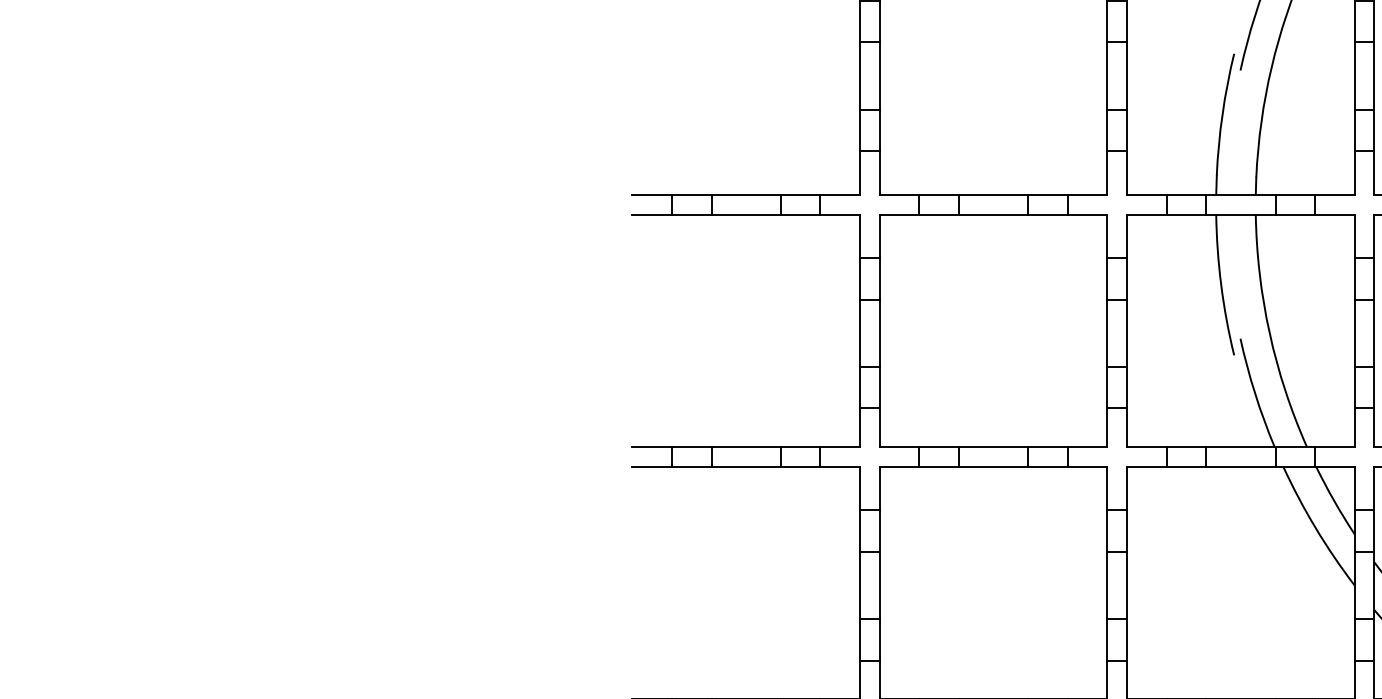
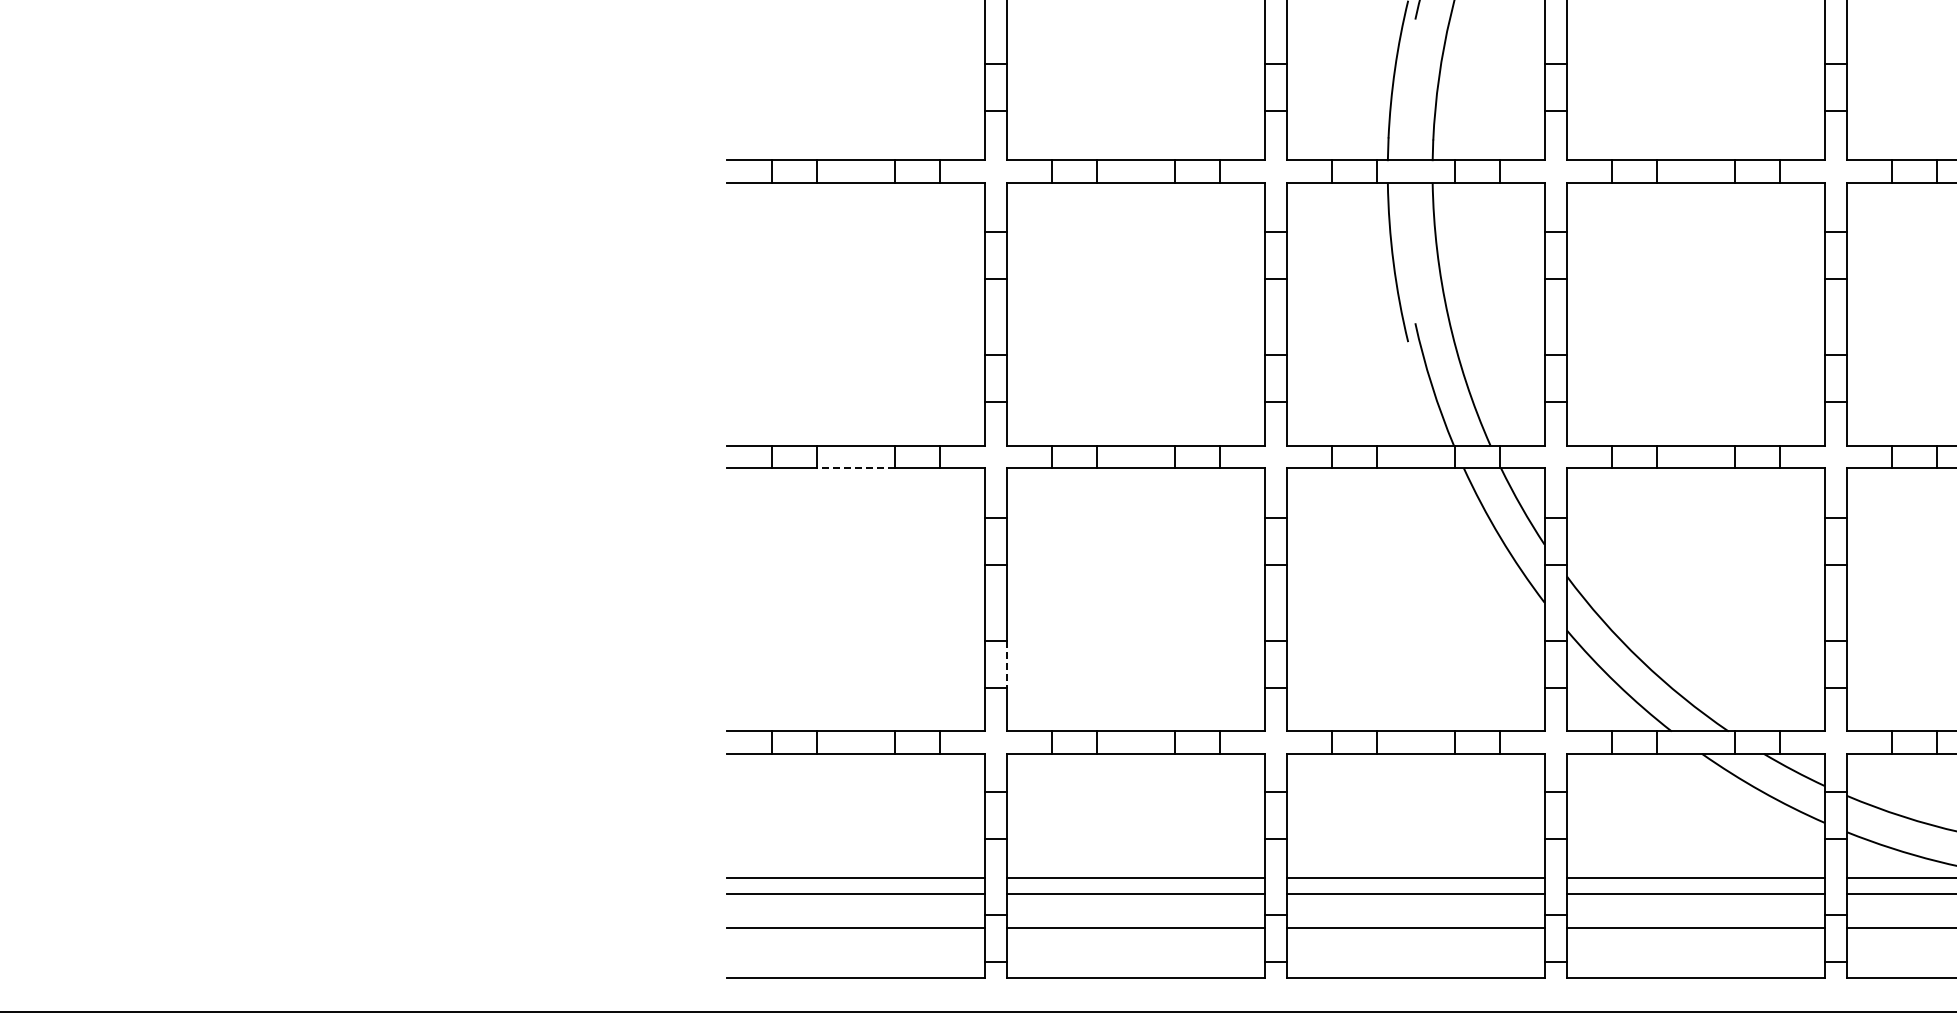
line: (746, 466) -> (855, 468), solid -> dashed
line: (879, 640) -> (1006, 664), solid -> dashed

